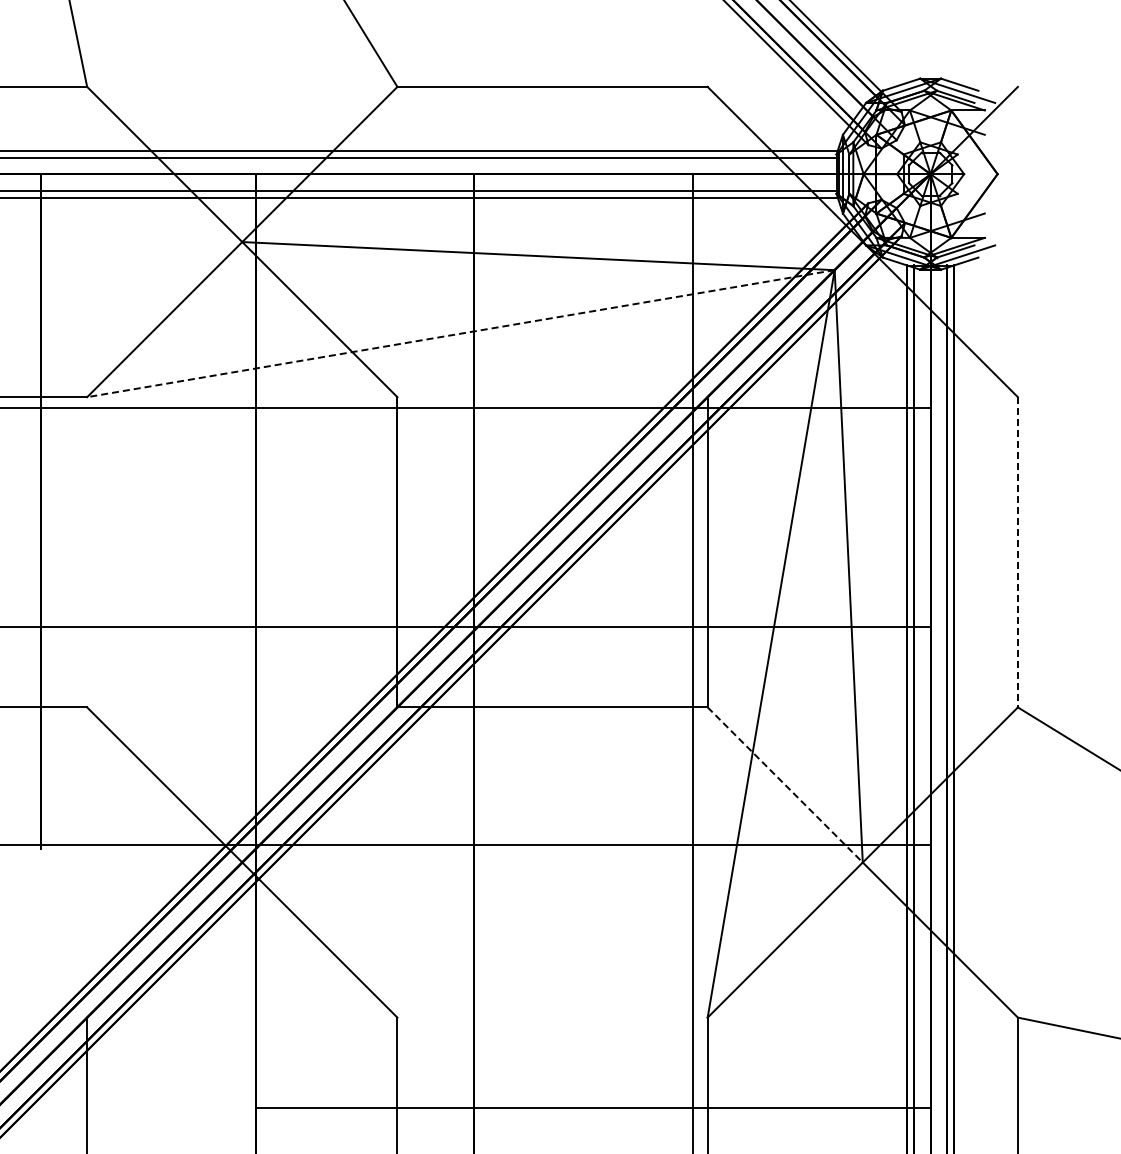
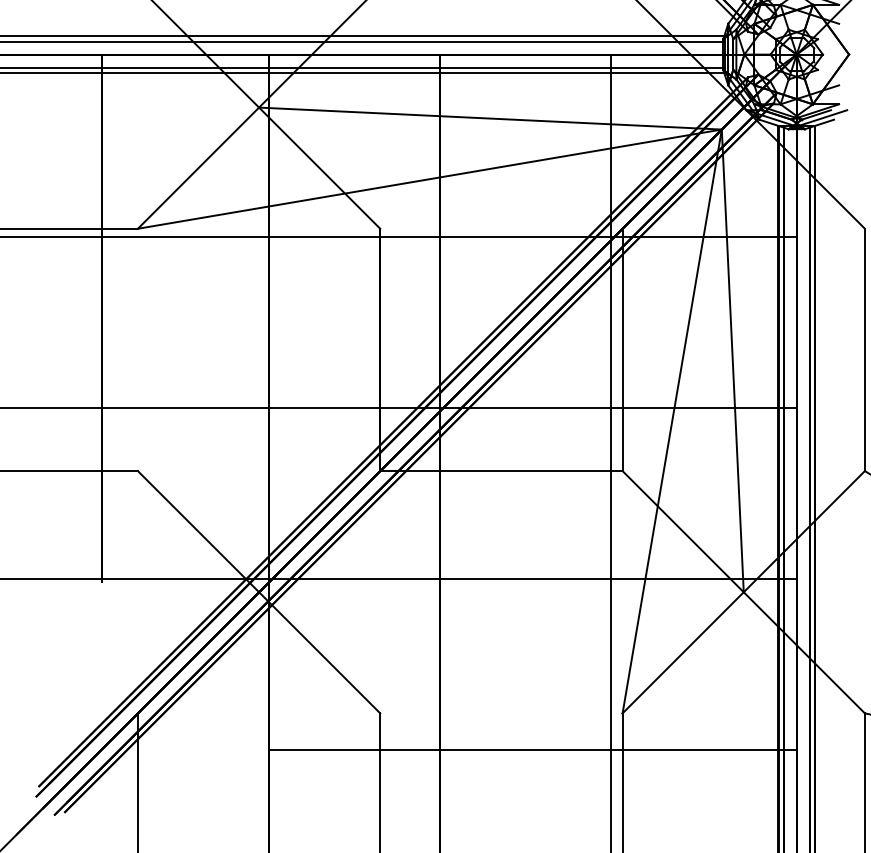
line: (460, 333) -> (429, 179), dashed -> solid
line: (1017, 552) -> (864, 350), dashed -> solid
line: (785, 784) -> (683, 531), dashed -> solid
line: (592, 1107) -> (532, 749), moved

